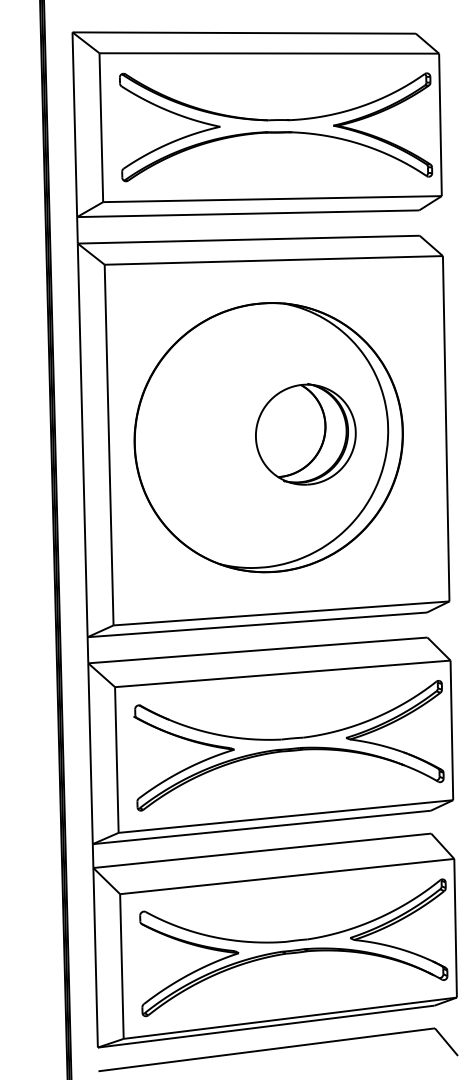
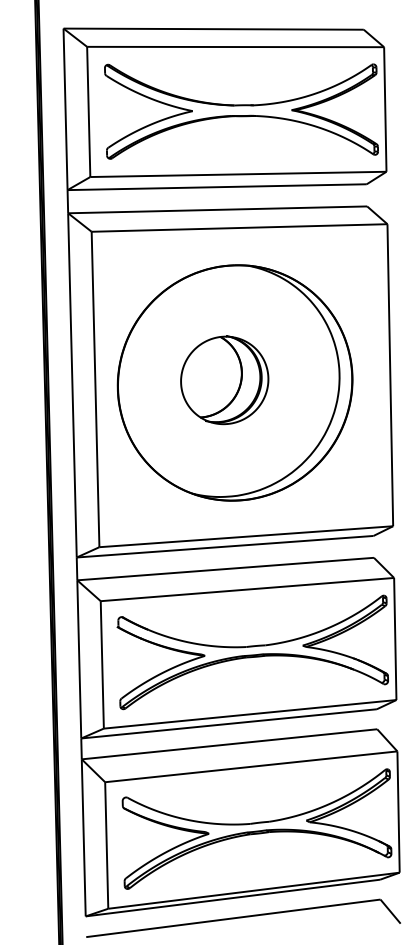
part: (305, 434) -> (224, 380), moved

